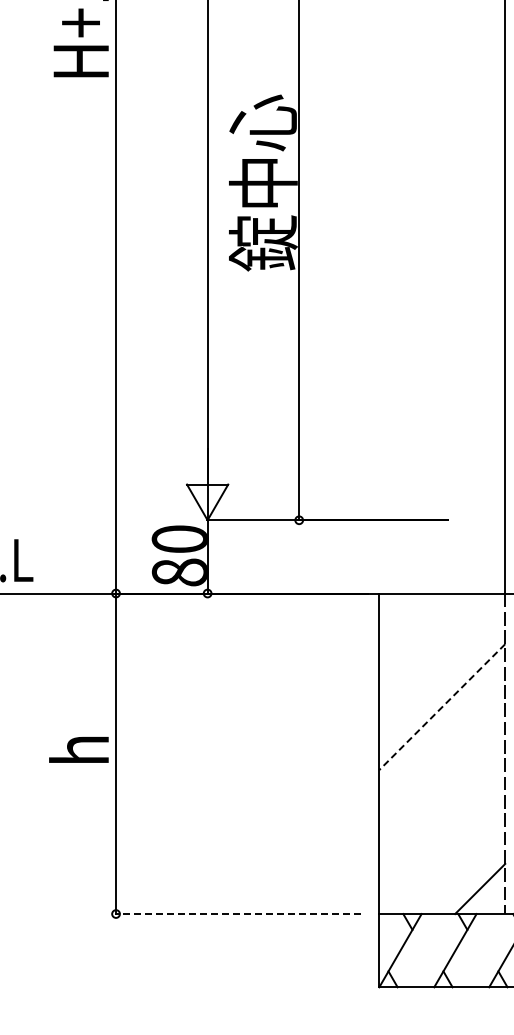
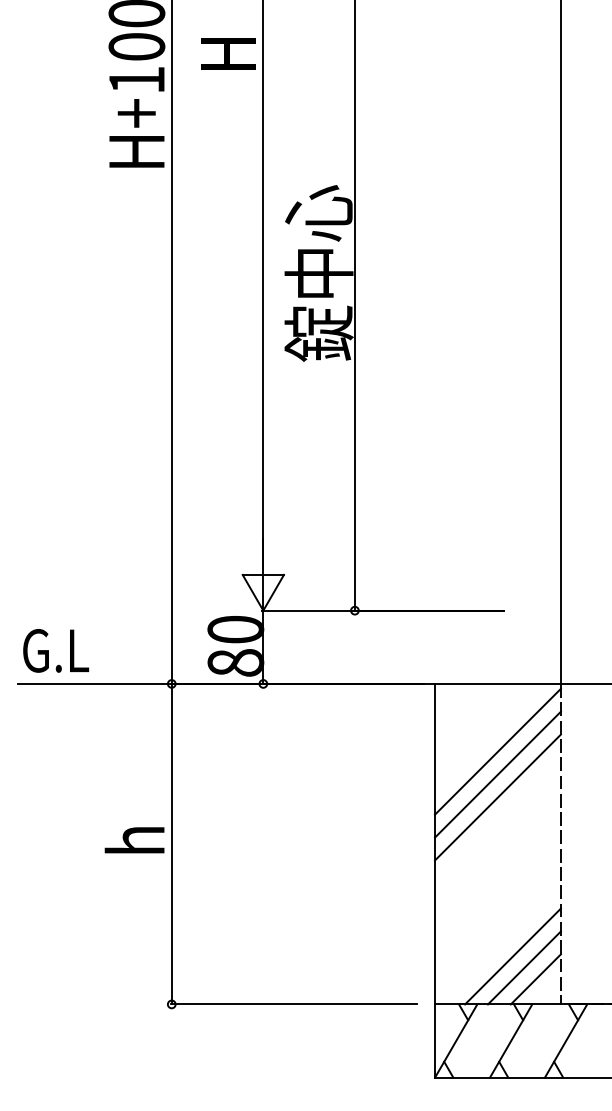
line: (441, 661) -> (497, 751), added
line: (441, 684) -> (497, 774), added
line: (441, 707) -> (497, 797), dashed -> solid
line: (456, 866) -> (512, 956), added
line: (467, 877) -> (523, 967), added
line: (237, 914) -> (293, 1004), dashed -> solid

